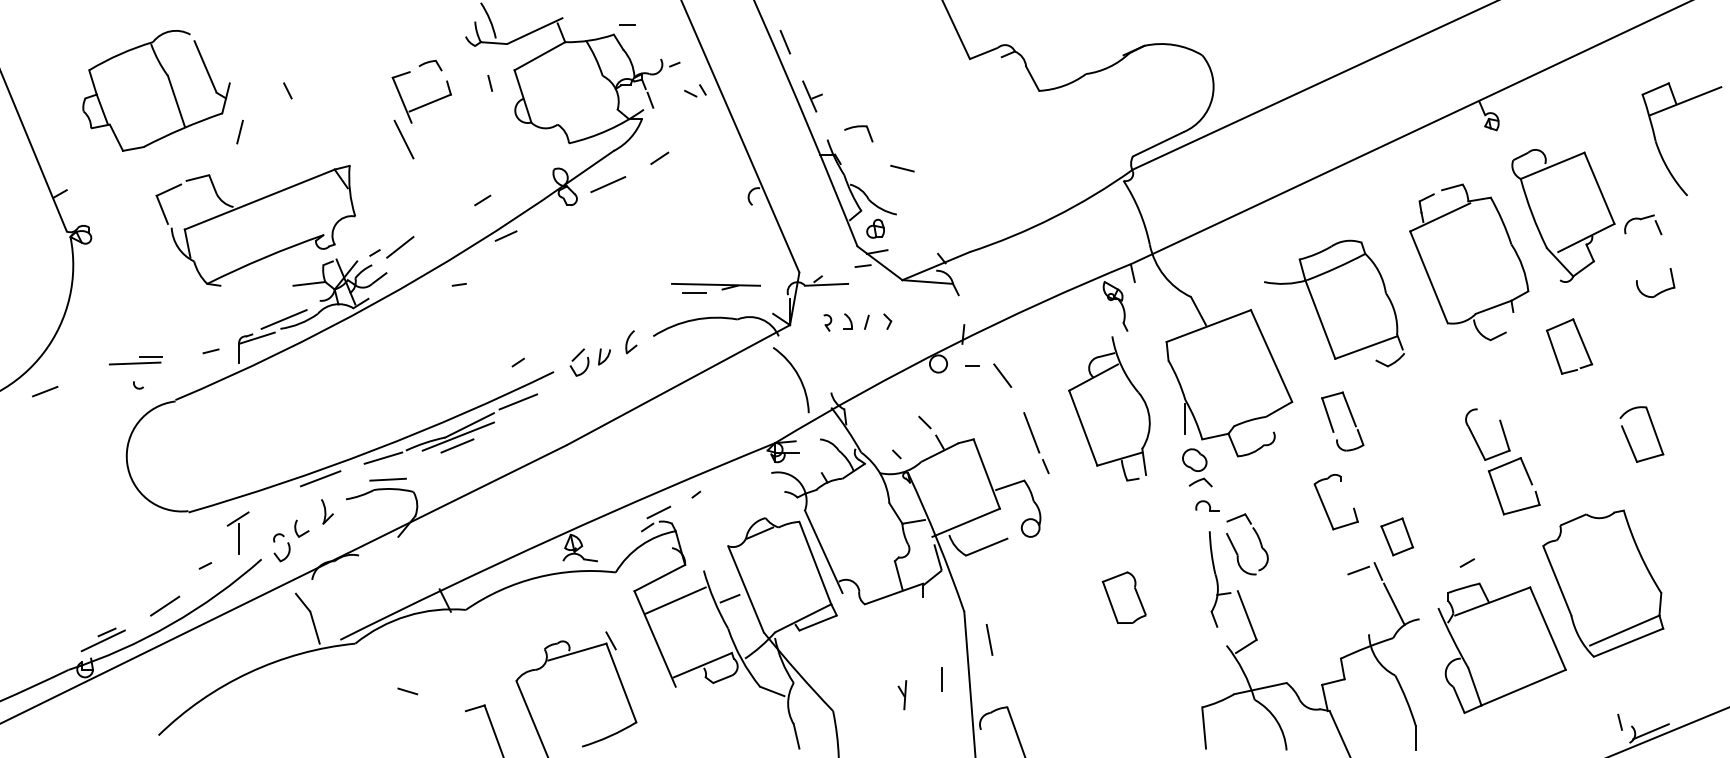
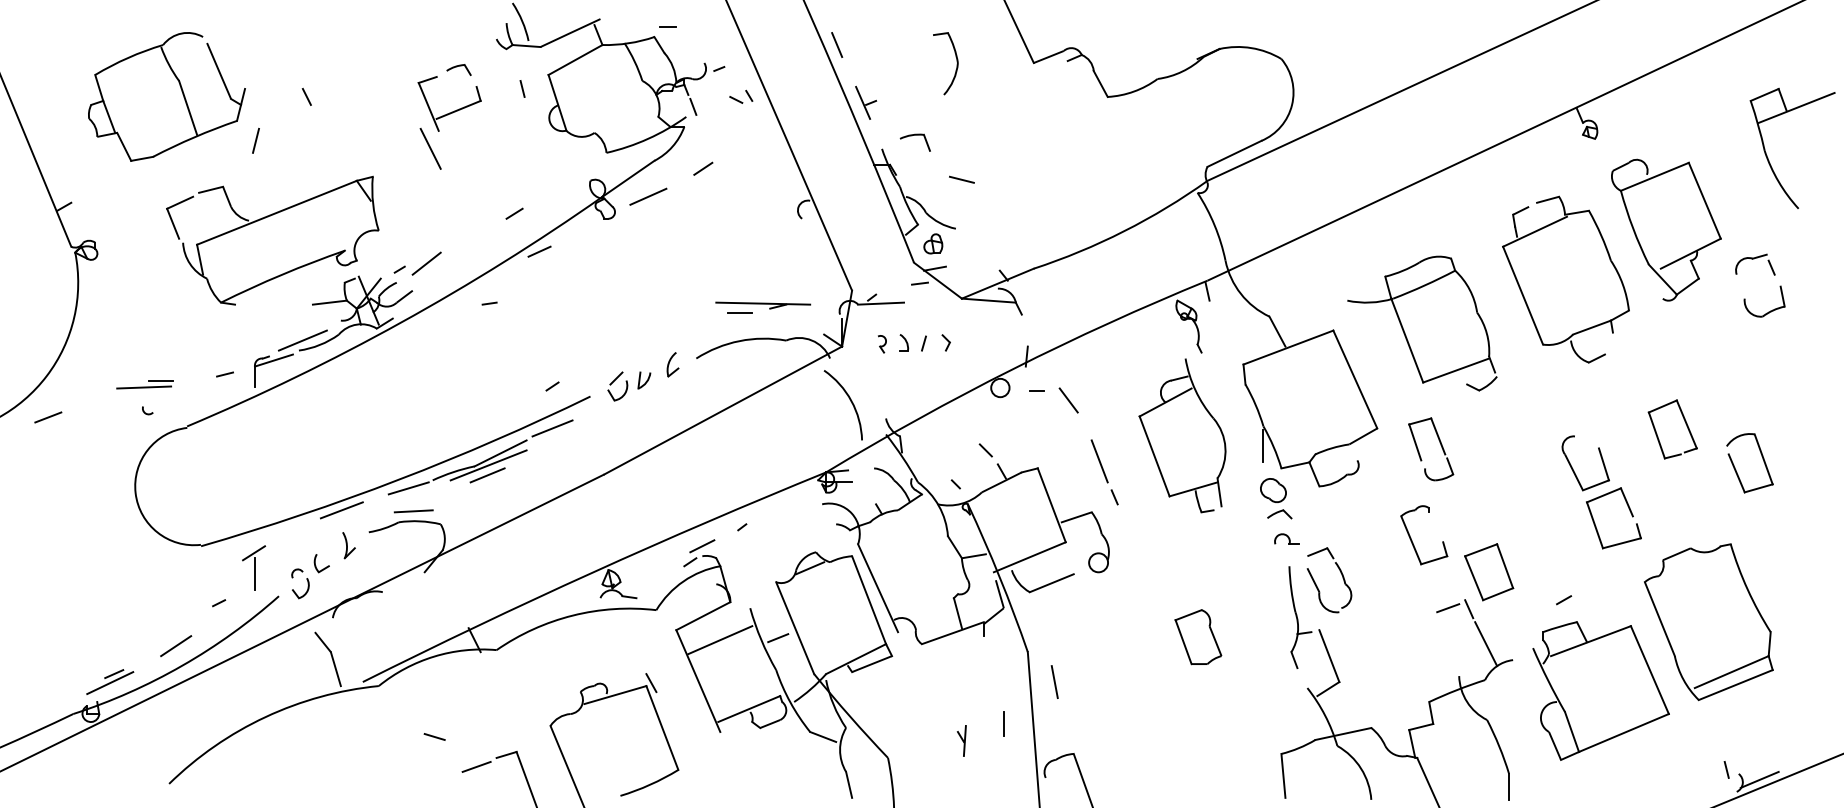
part: (897, 58) -> (956, 62), added
part: (1643, 224) -> (1755, 264), moved
part: (1581, 341) -> (1685, 424), moved
part: (1397, 537) -> (1489, 572), size x1.43
line: (446, 719) -> (476, 766), added

